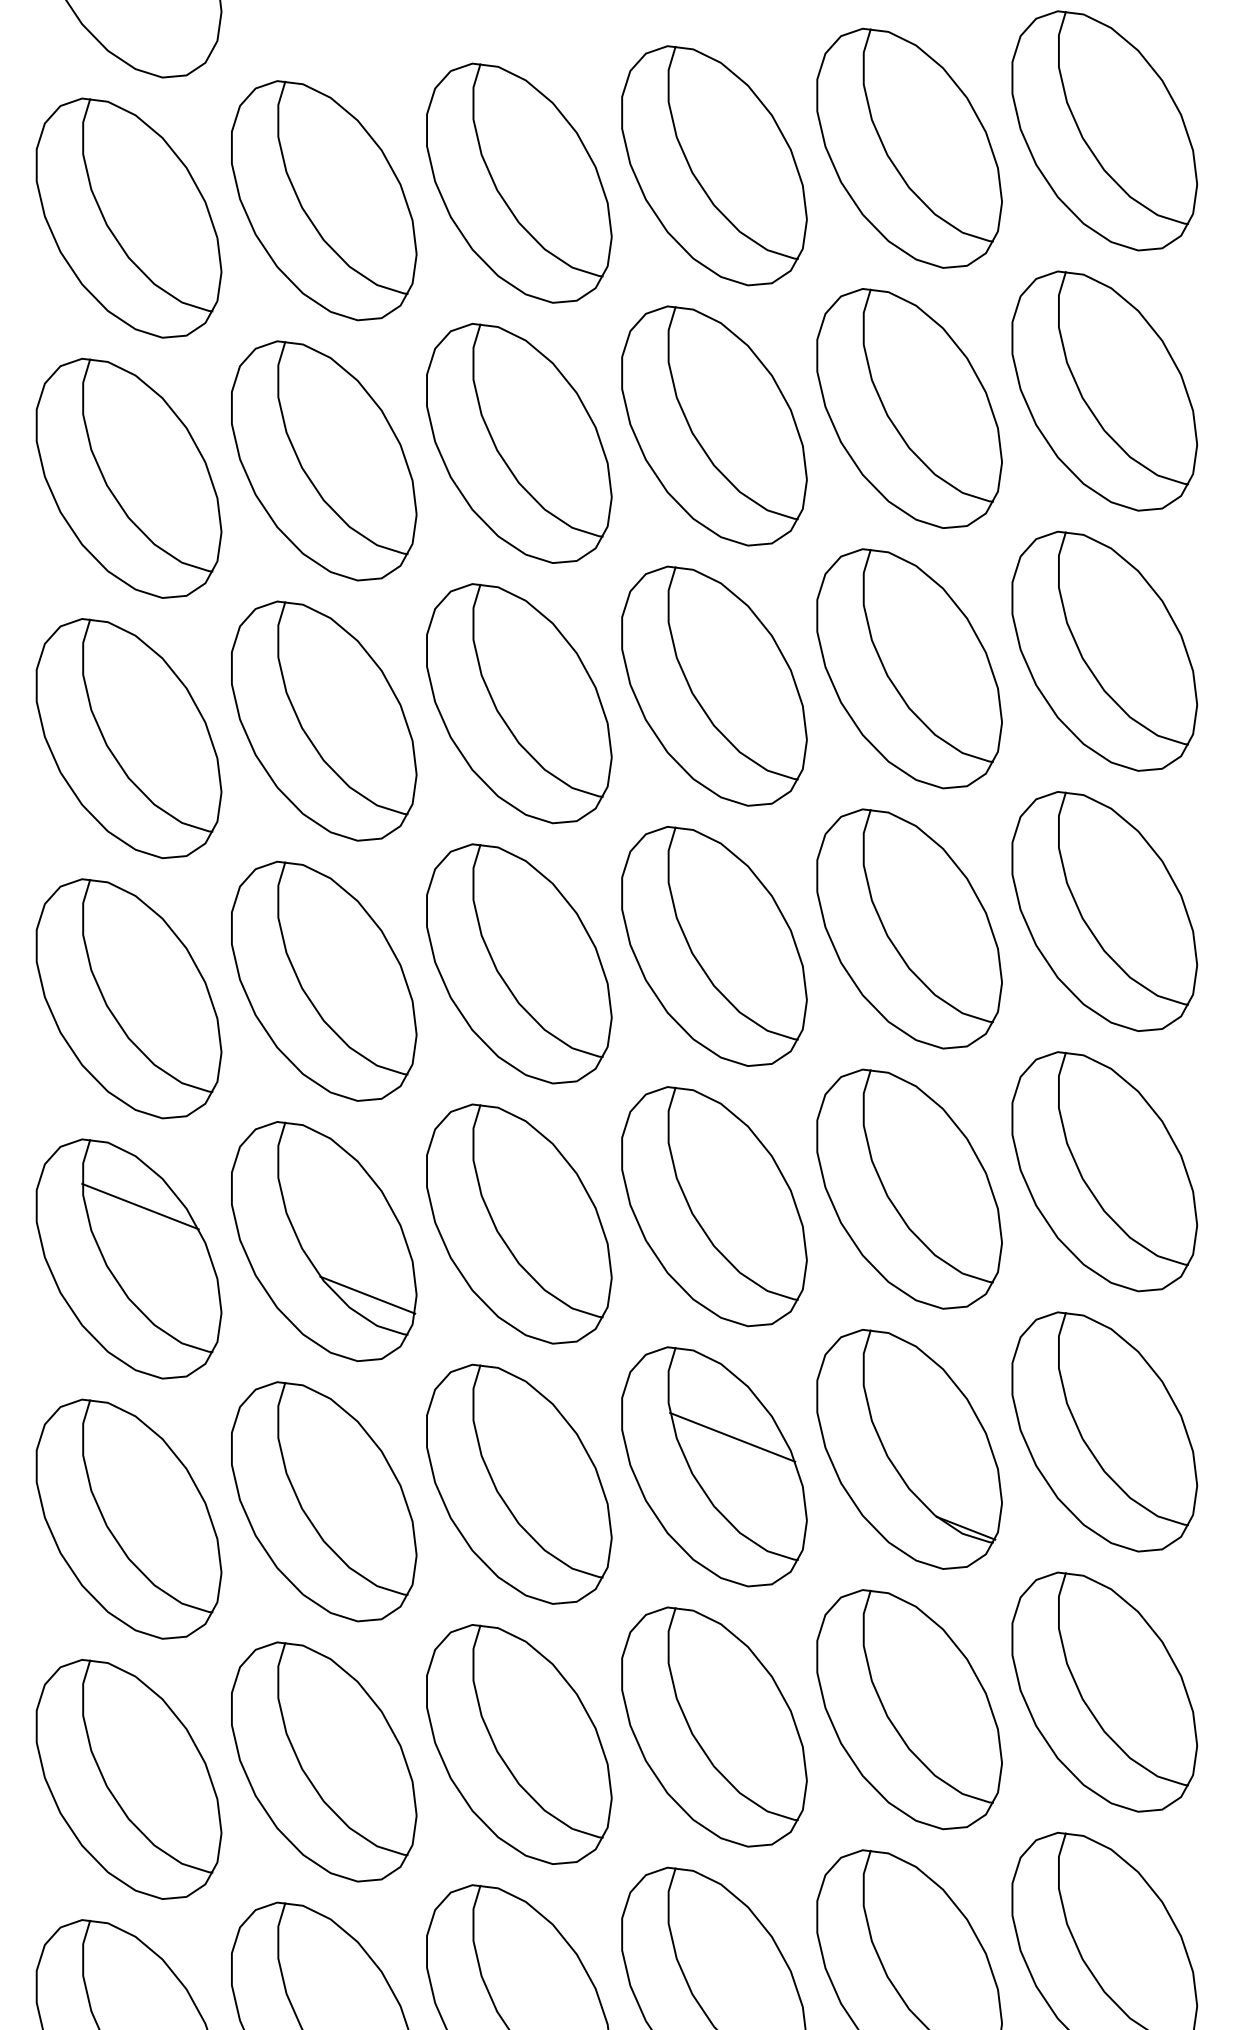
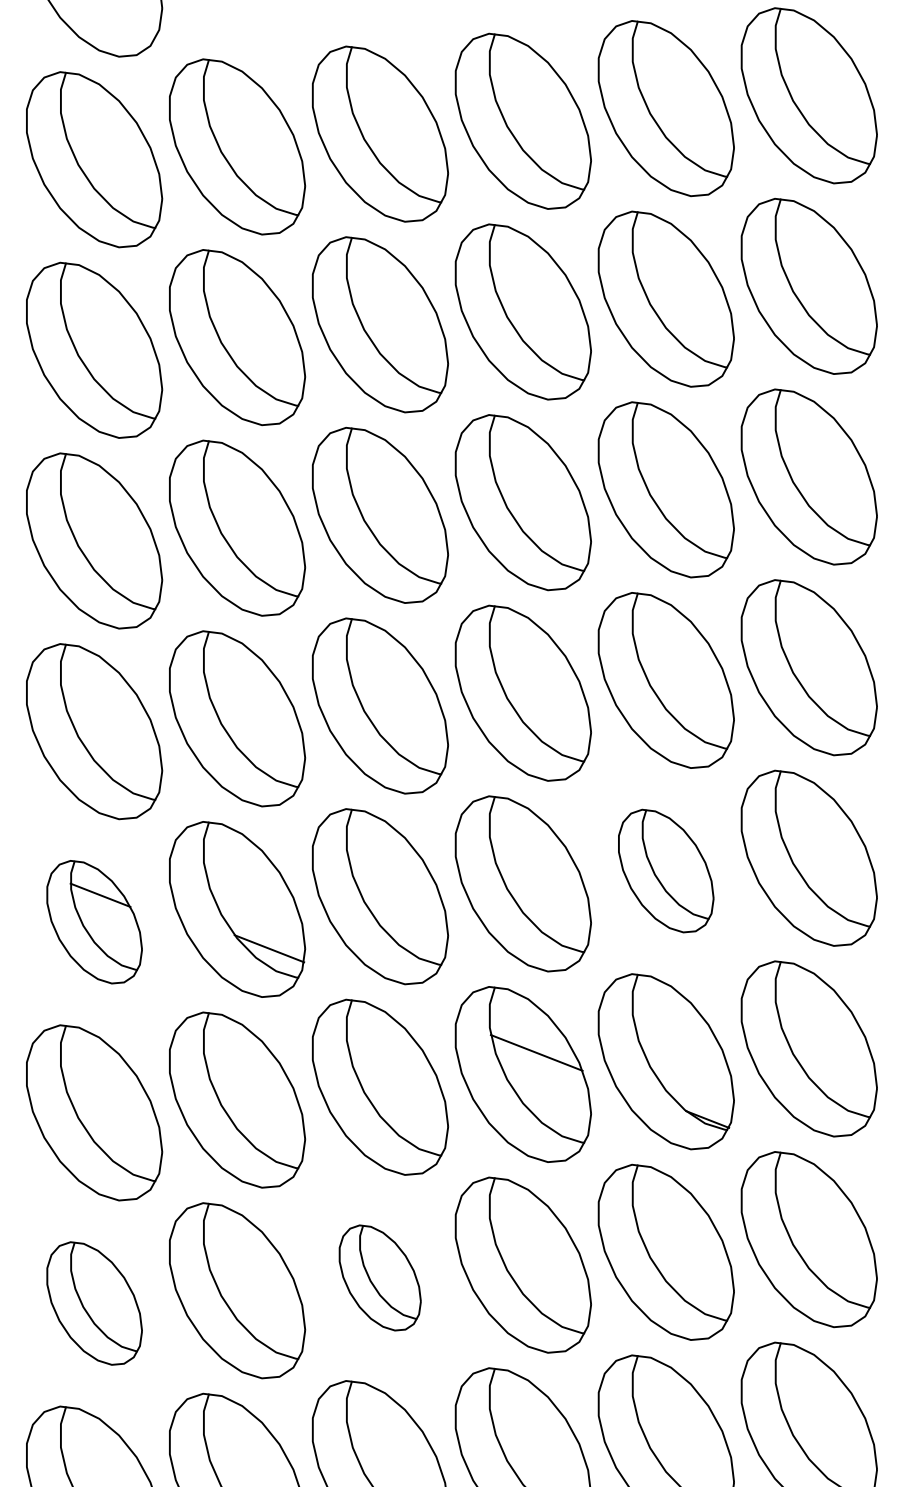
part: (908, 1188) -> (665, 870), size x0.7
part: (129, 1257) -> (94, 921), size x0.7
part: (518, 1743) -> (379, 1277), size x0.6
part: (129, 1779) -> (94, 1303), size x0.7

